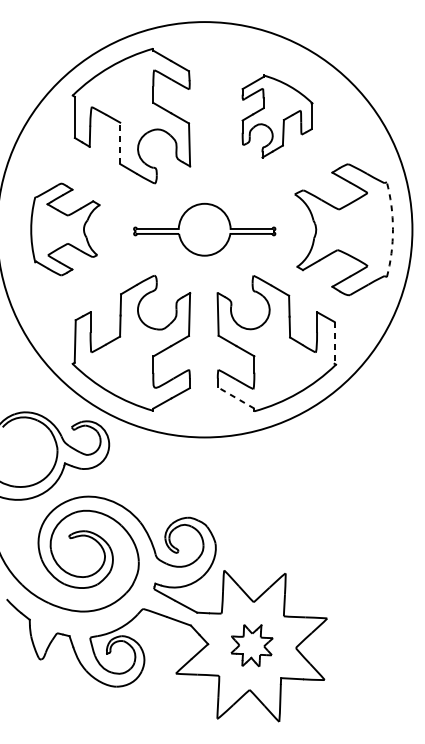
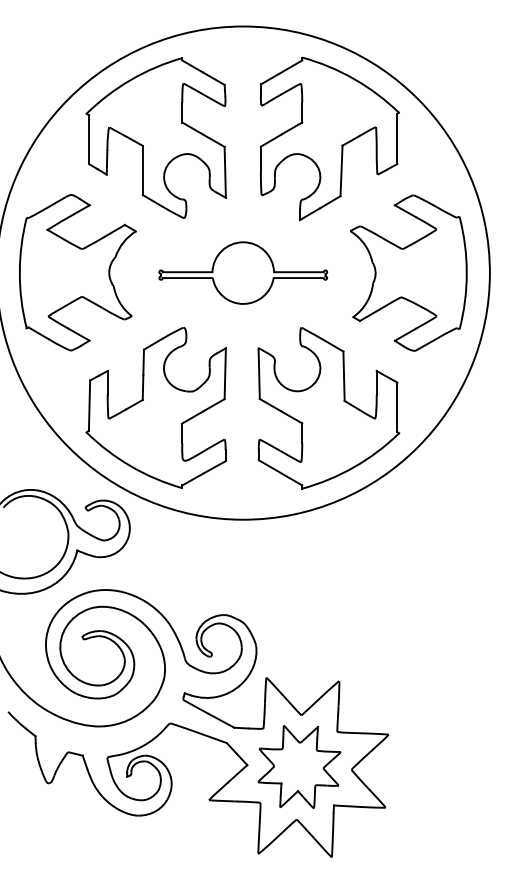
part: (277, 116) -> (329, 138), size x1.67
line: (119, 143) -> (142, 170), dashed -> solid
part: (65, 229) -> (77, 272), size x1.43
arc: (392, 229) -> (466, 272), dashed -> solid
line: (334, 342) -> (397, 407), dashed -> solid
line: (236, 397) -> (280, 472), dashed -> solid
part: (252, 645) -> (299, 766), size x1.67

